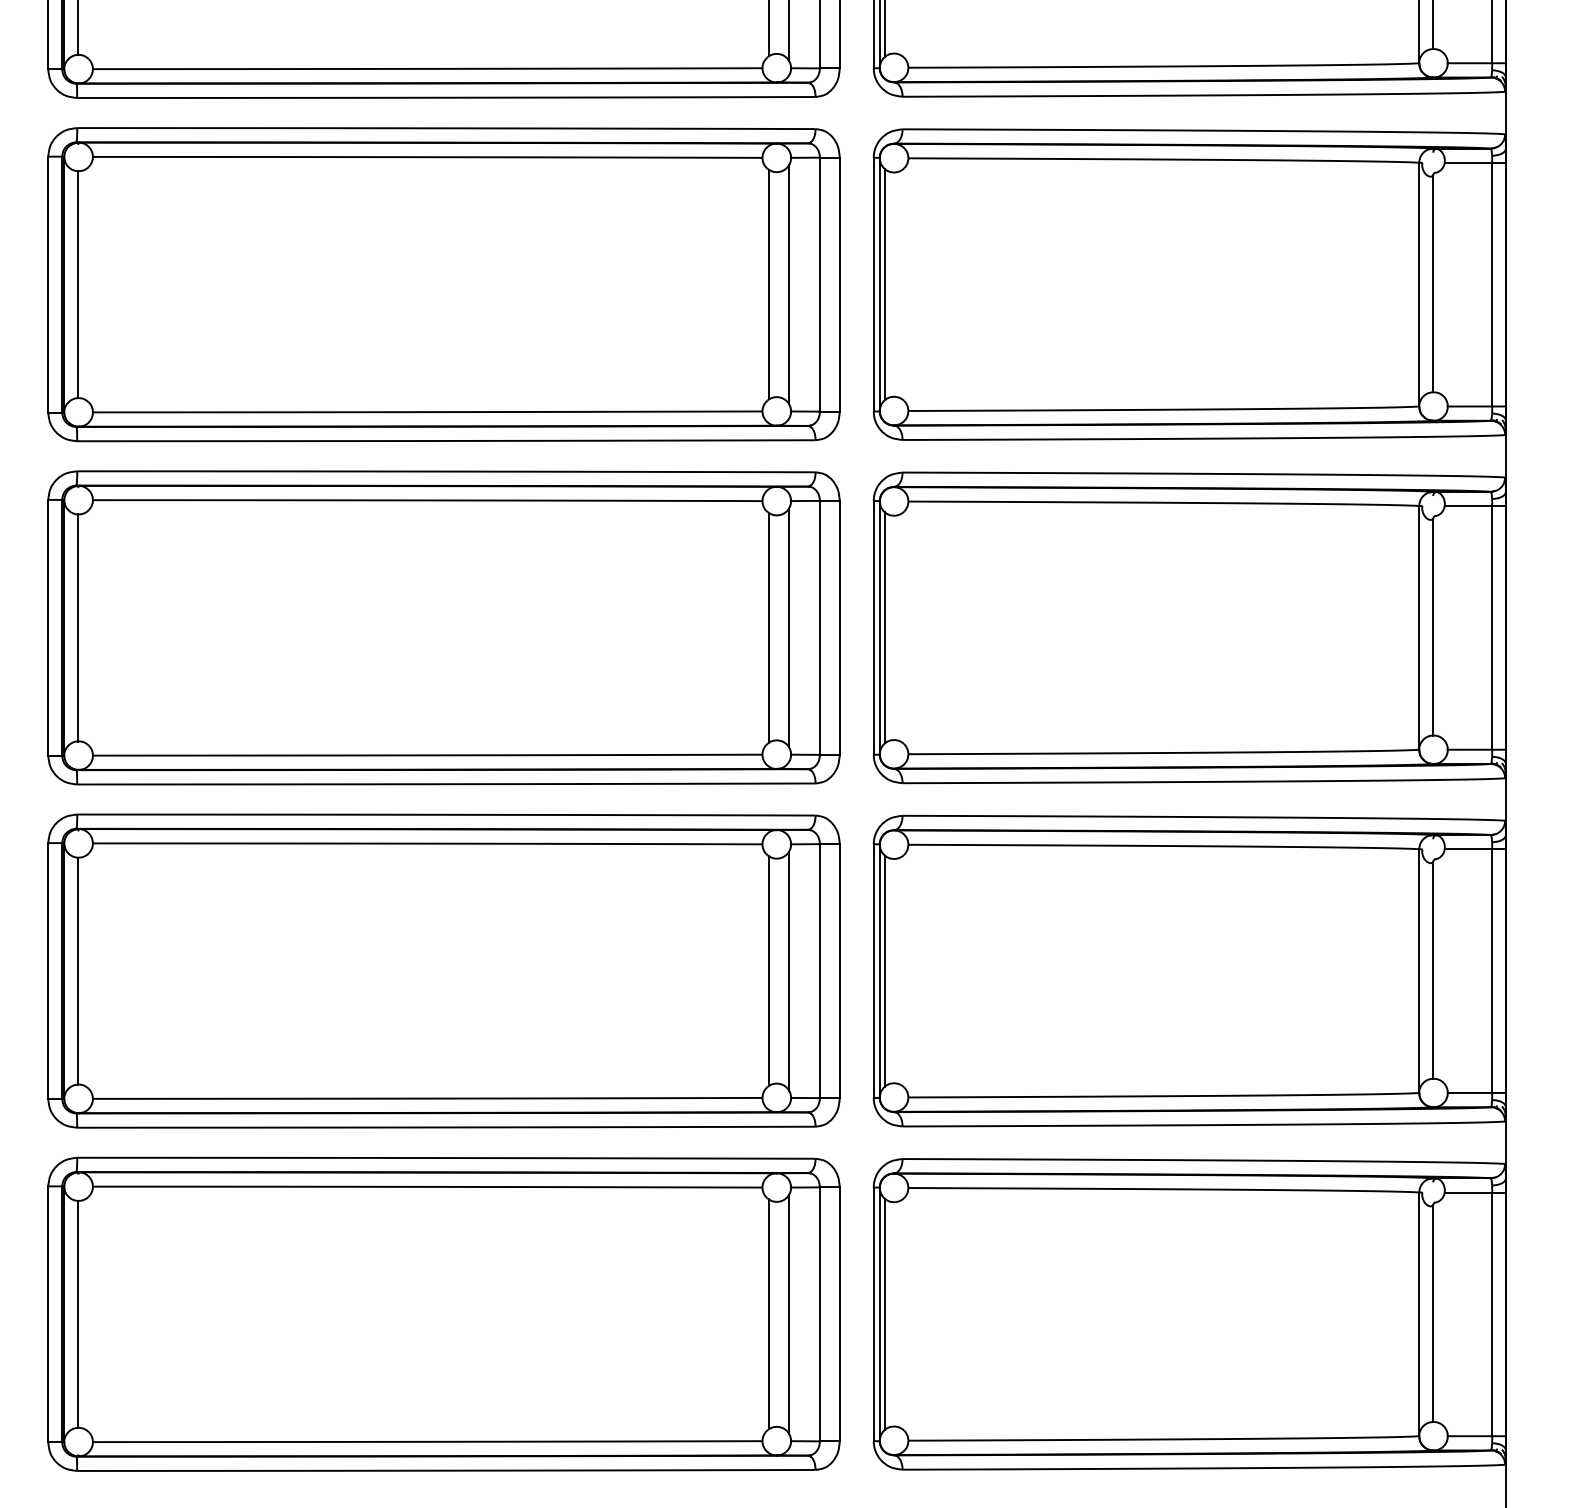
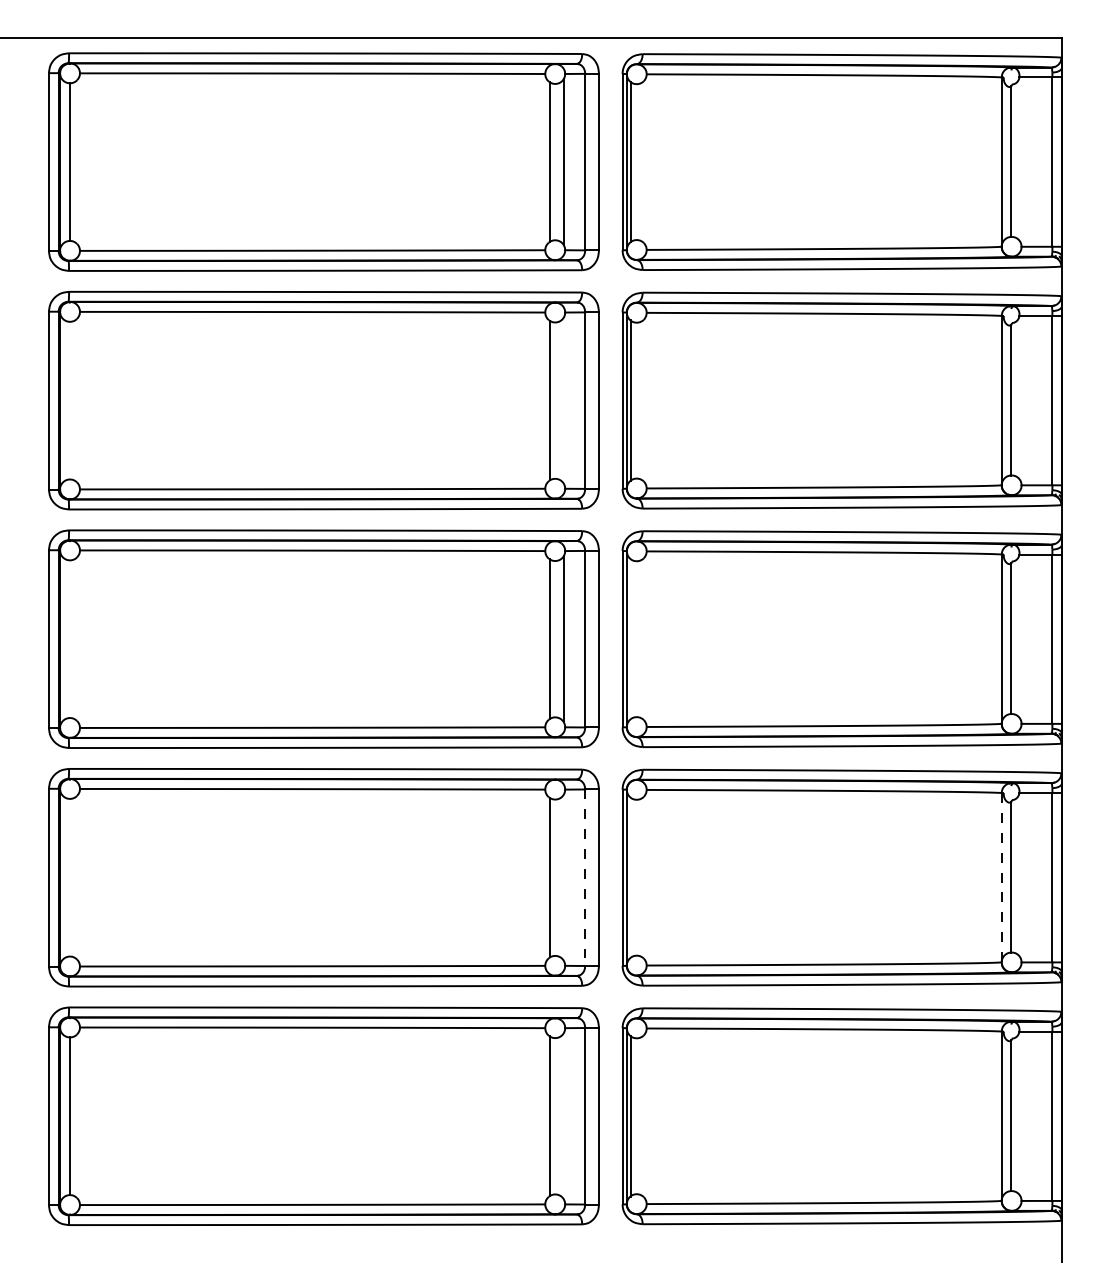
line: (77, 284) -> (69, 400), removed
line: (788, 284) -> (563, 400), removed
line: (885, 626) -> (630, 638), removed
line: (77, 628) -> (69, 639), removed
line: (77, 970) -> (69, 877), removed
line: (788, 970) -> (563, 877), removed
line: (885, 970) -> (630, 877), removed
line: (1418, 970) -> (1001, 877), solid -> dashed
line: (820, 972) -> (585, 878), solid -> dashed
line: (788, 1314) -> (563, 1116), removed

